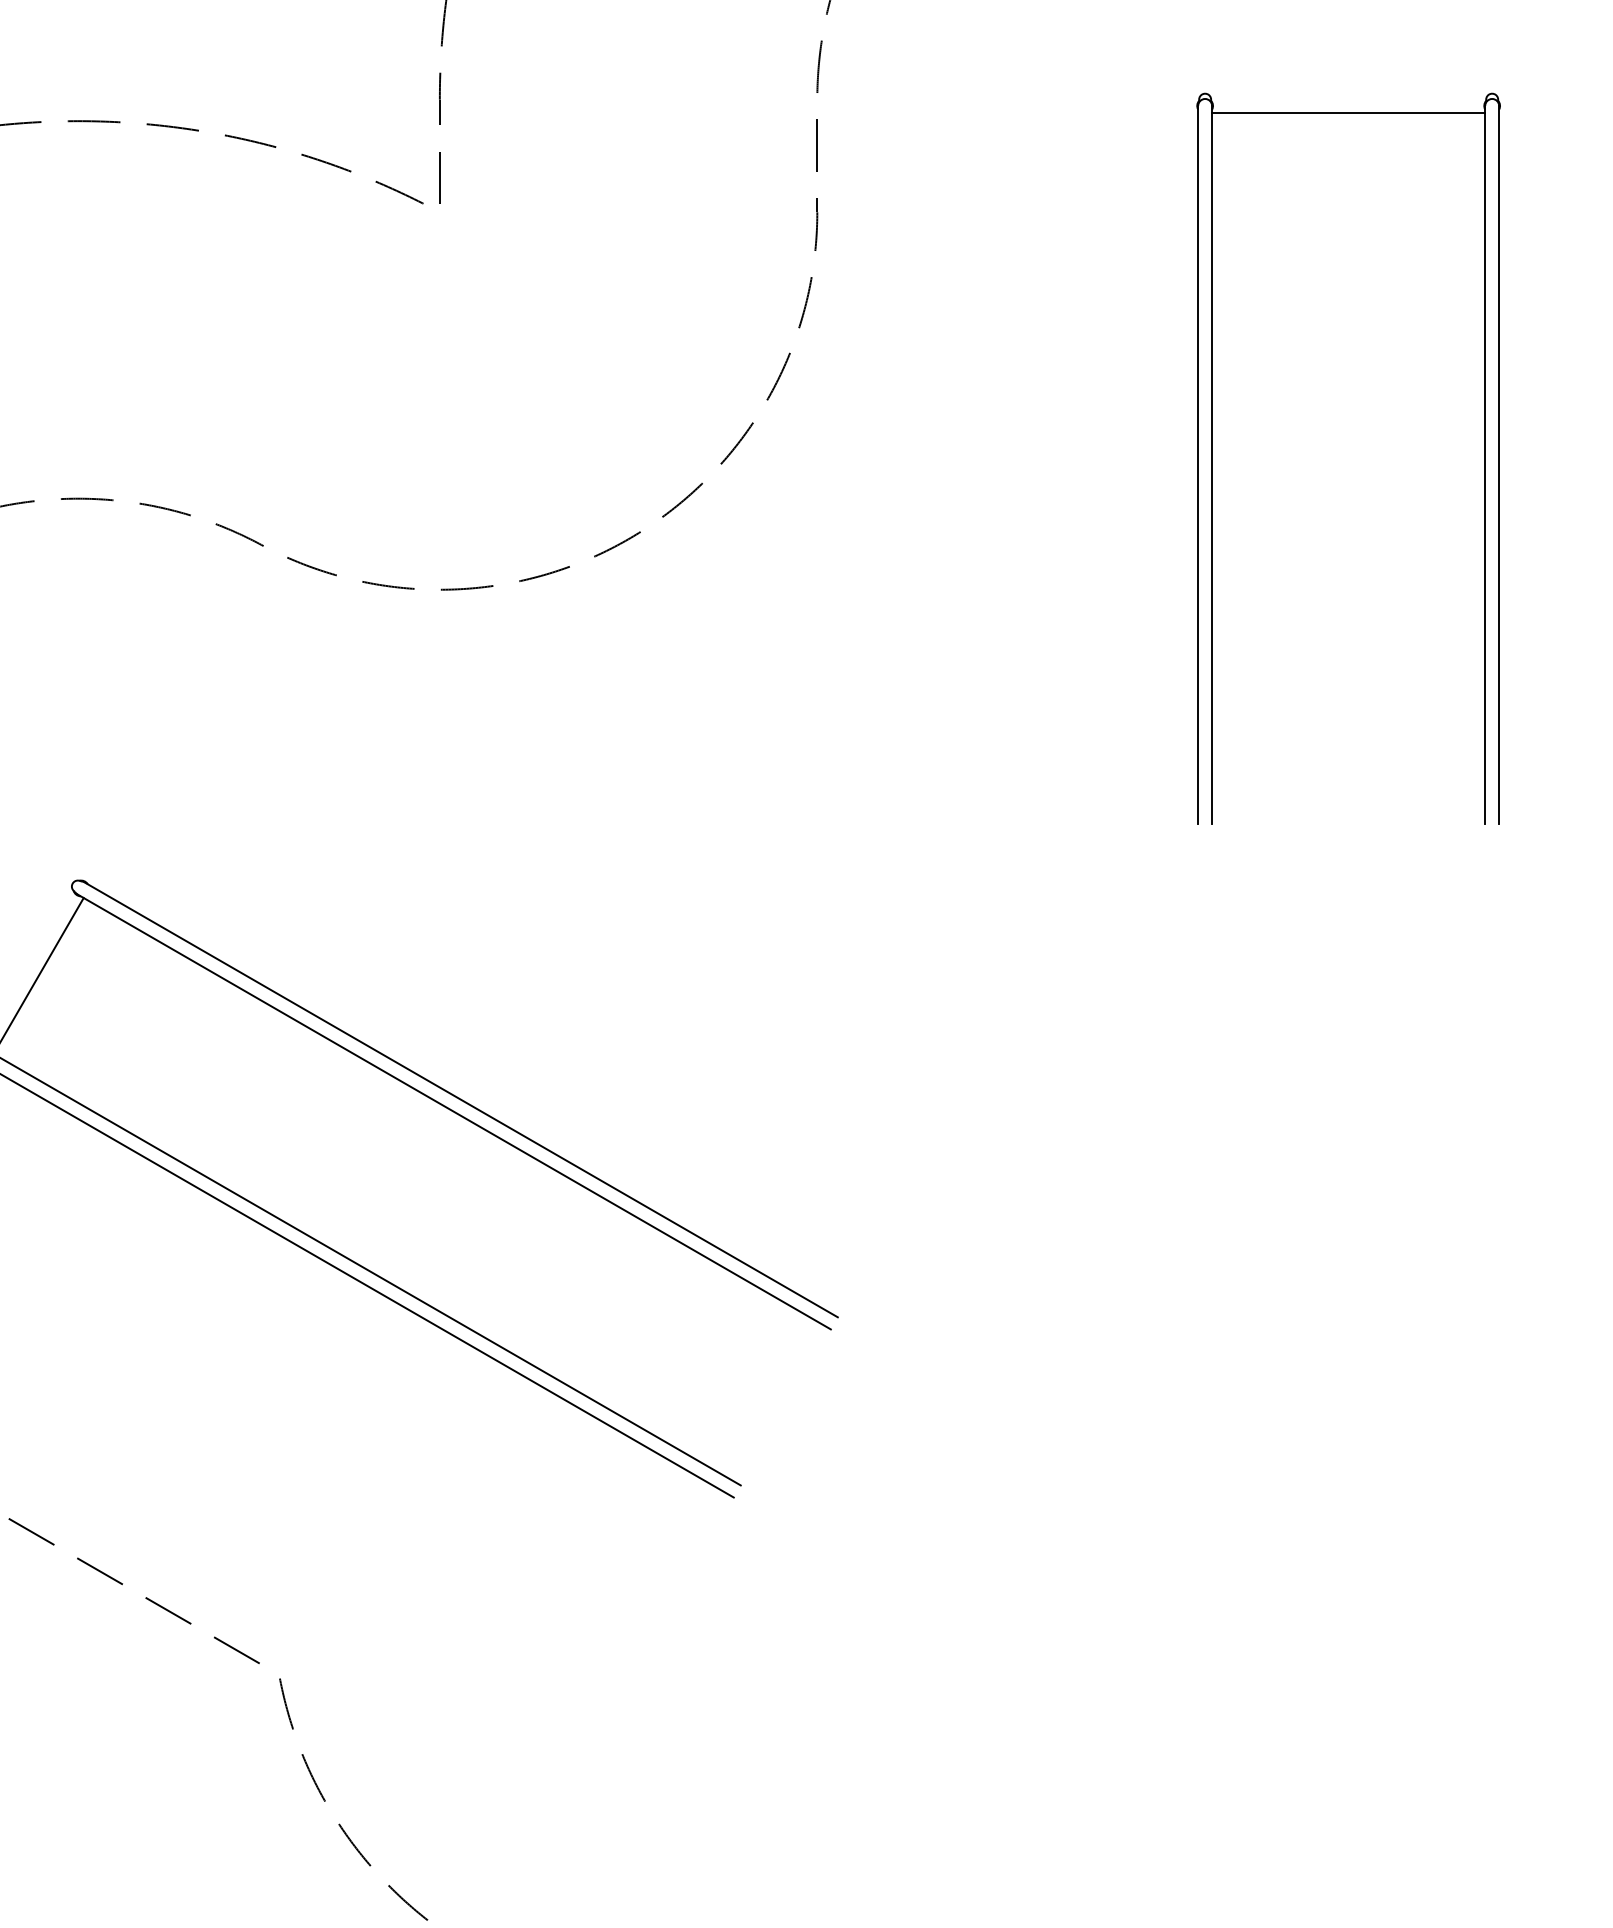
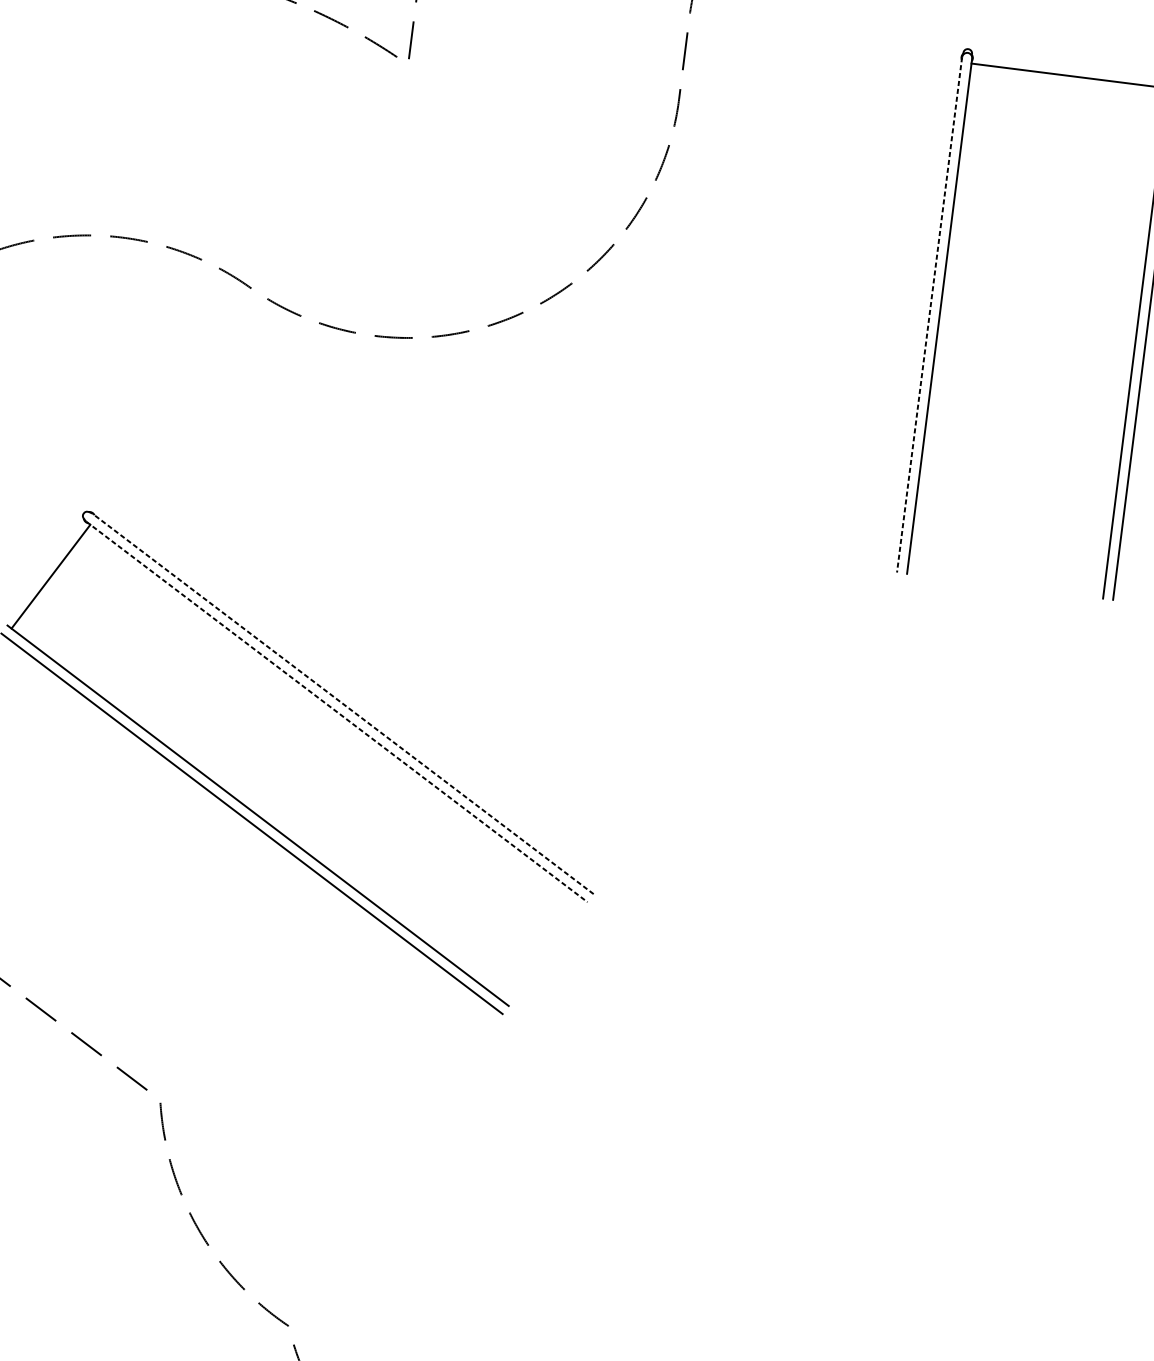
line: (1198, 464) -> (929, 314), solid -> dashed
line: (461, 1099) -> (343, 703), solid -> dashed
line: (454, 1111) -> (337, 711), solid -> dashed

